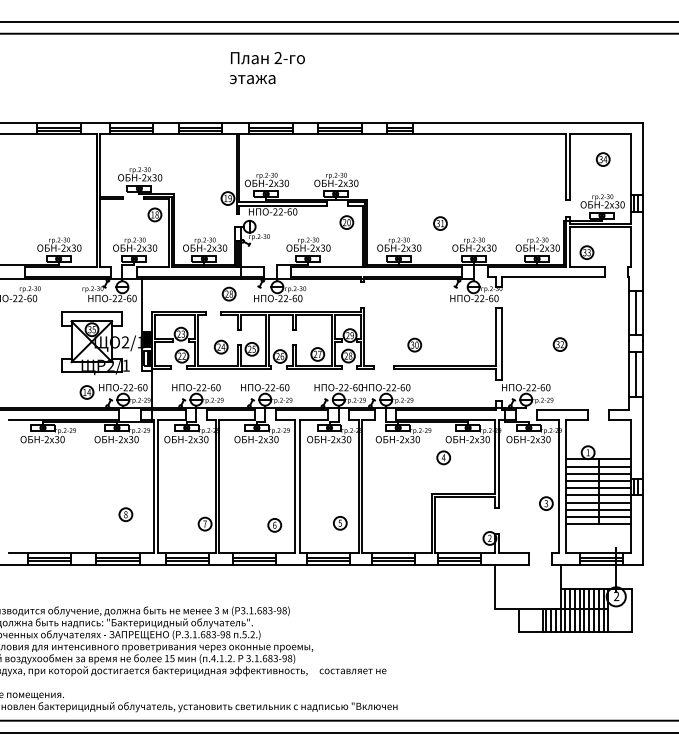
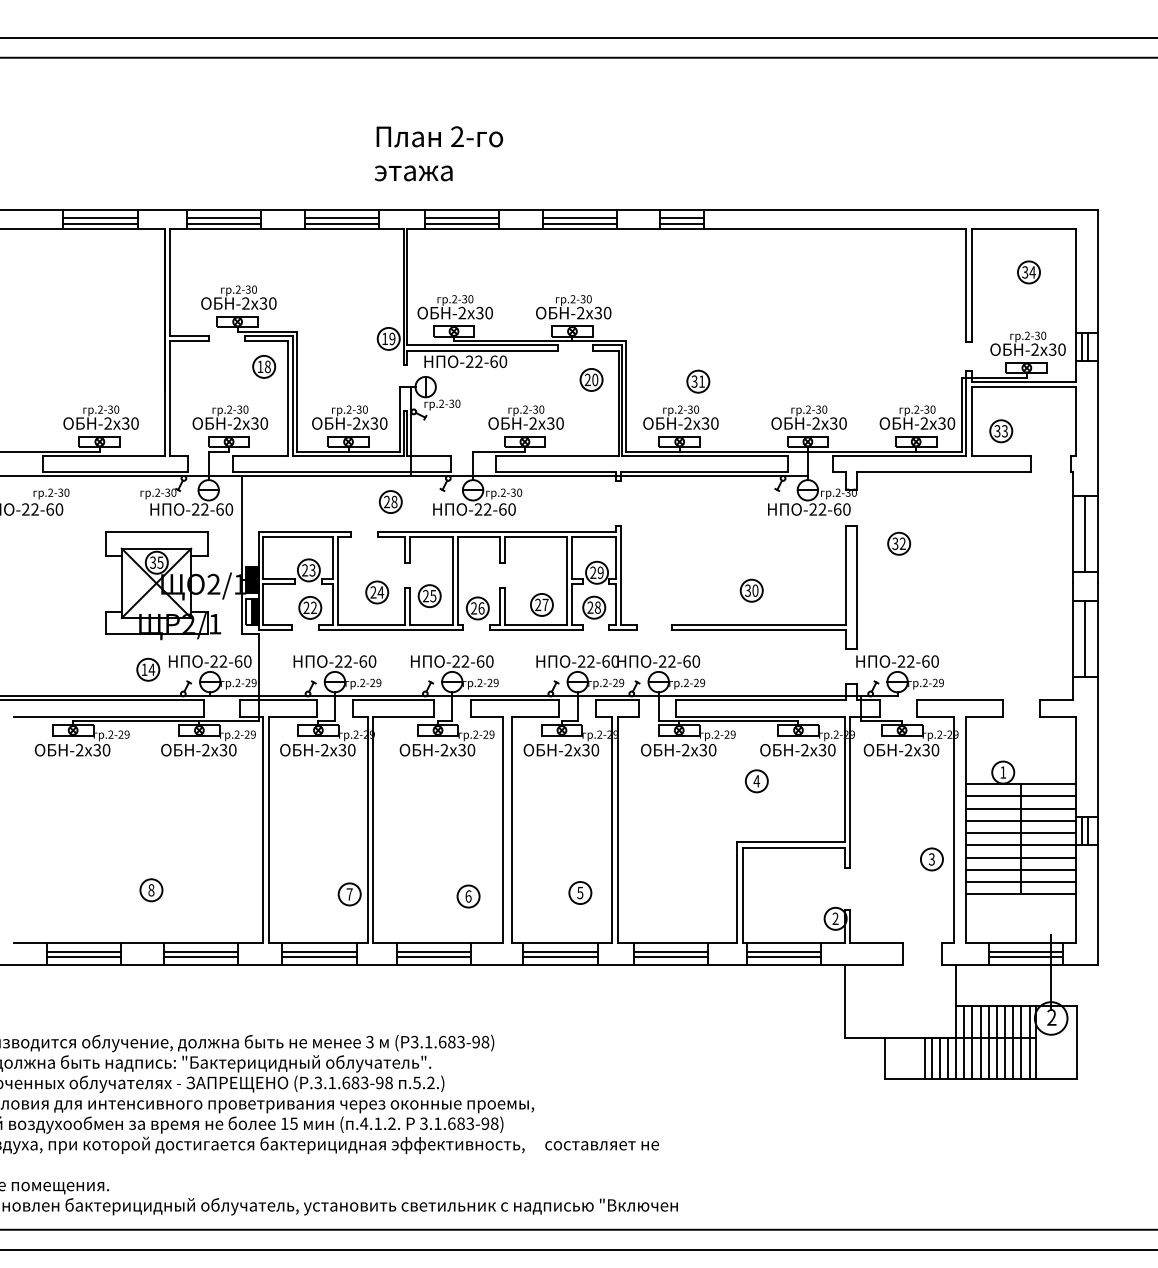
text: (267, 68) -> (439, 154), moved
part: (440, 223) -> (698, 381), moved
part: (414, 344) -> (751, 589), moved
part: (559, 344) -> (898, 543), moved
part: (125, 514) -> (150, 889), moved

